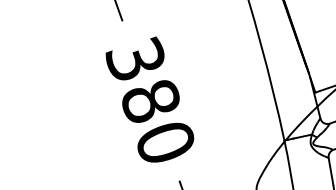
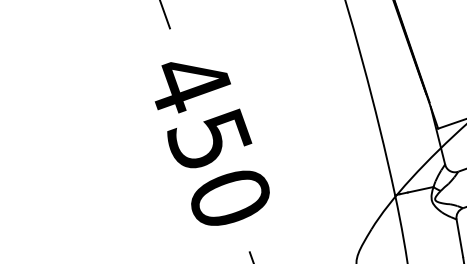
text: (143, 79) -> (199, 110), 380 -> 450

